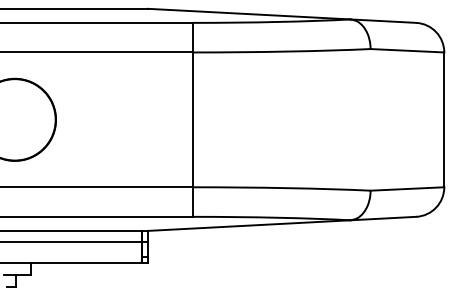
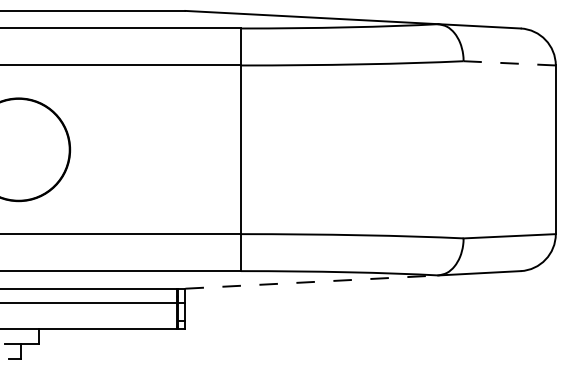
line: (407, 50) -> (509, 63), solid -> dashed
line: (248, 225) -> (311, 282), solid -> dashed

